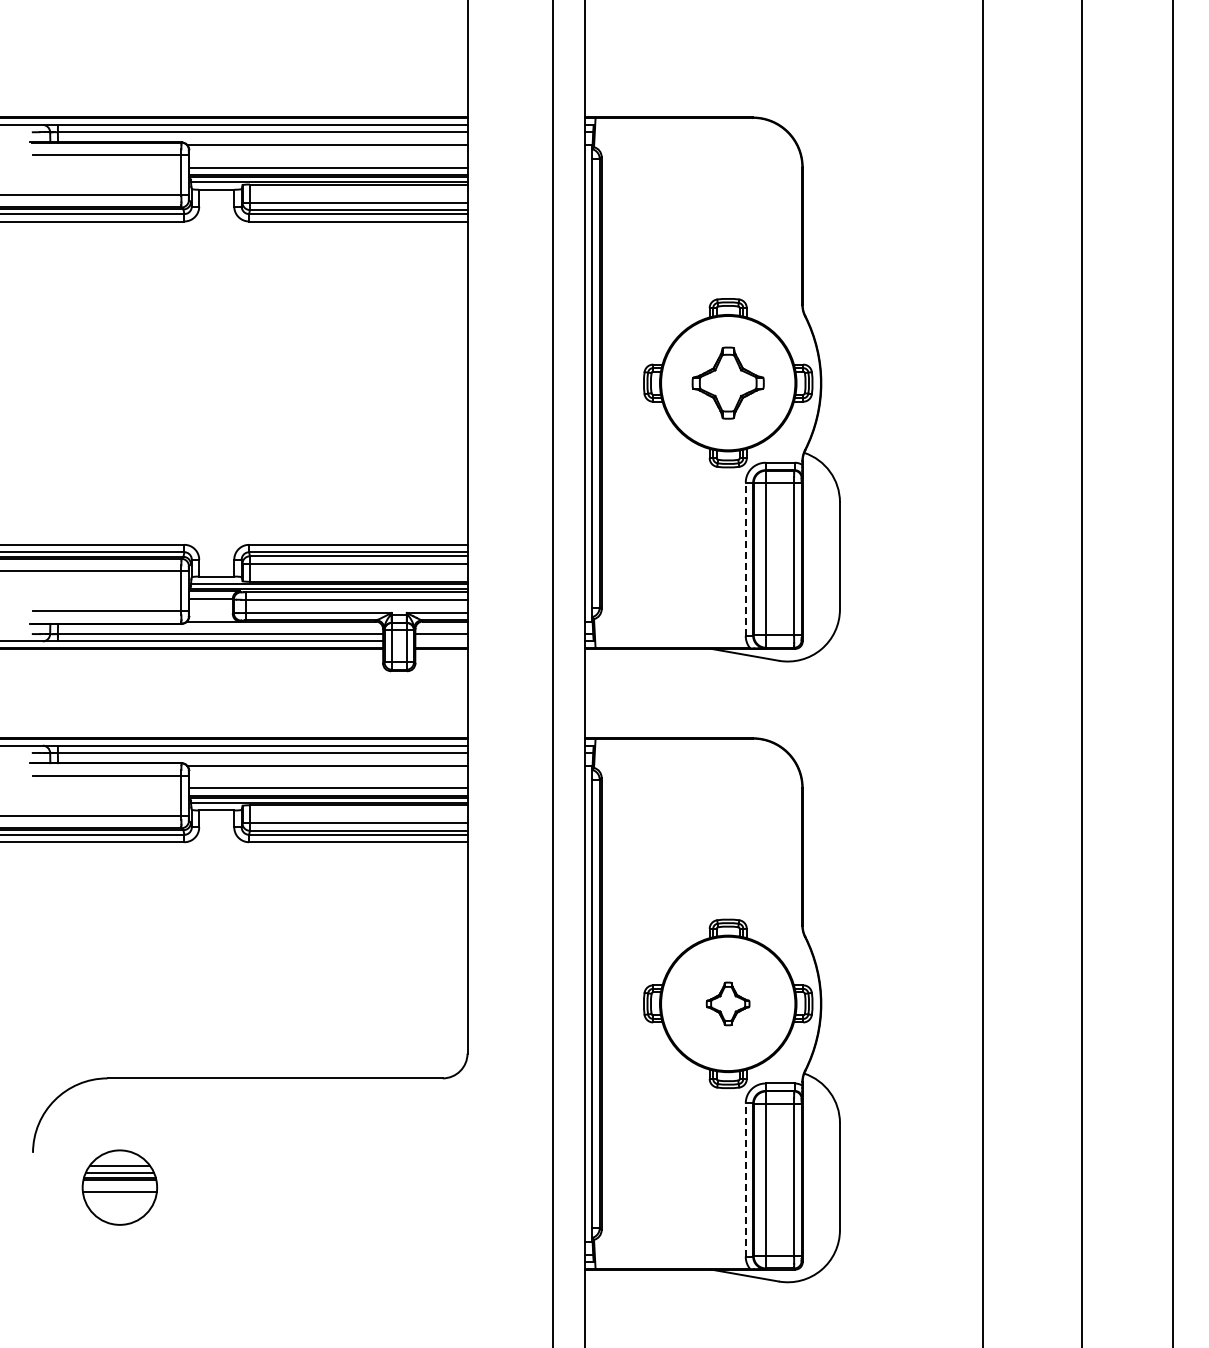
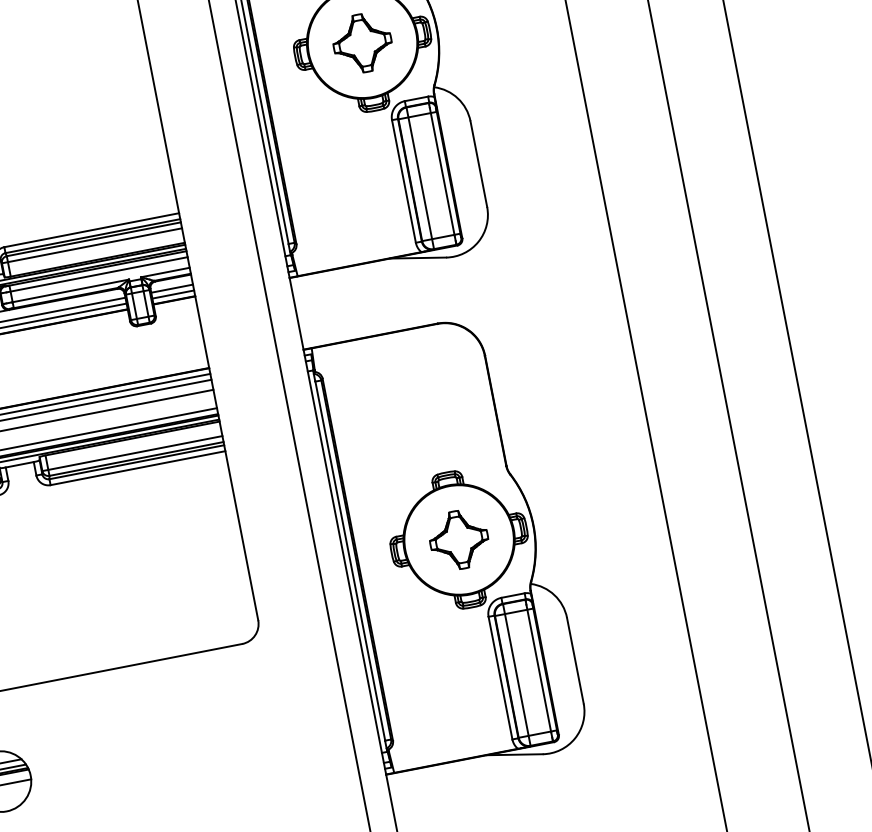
line: (745, 559) -> (403, 181), dashed -> solid
line: (441, 641) -> (173, 294), added
part: (727, 1003) -> (458, 539), size x1.67
line: (745, 1179) -> (500, 677), dashed -> solid

